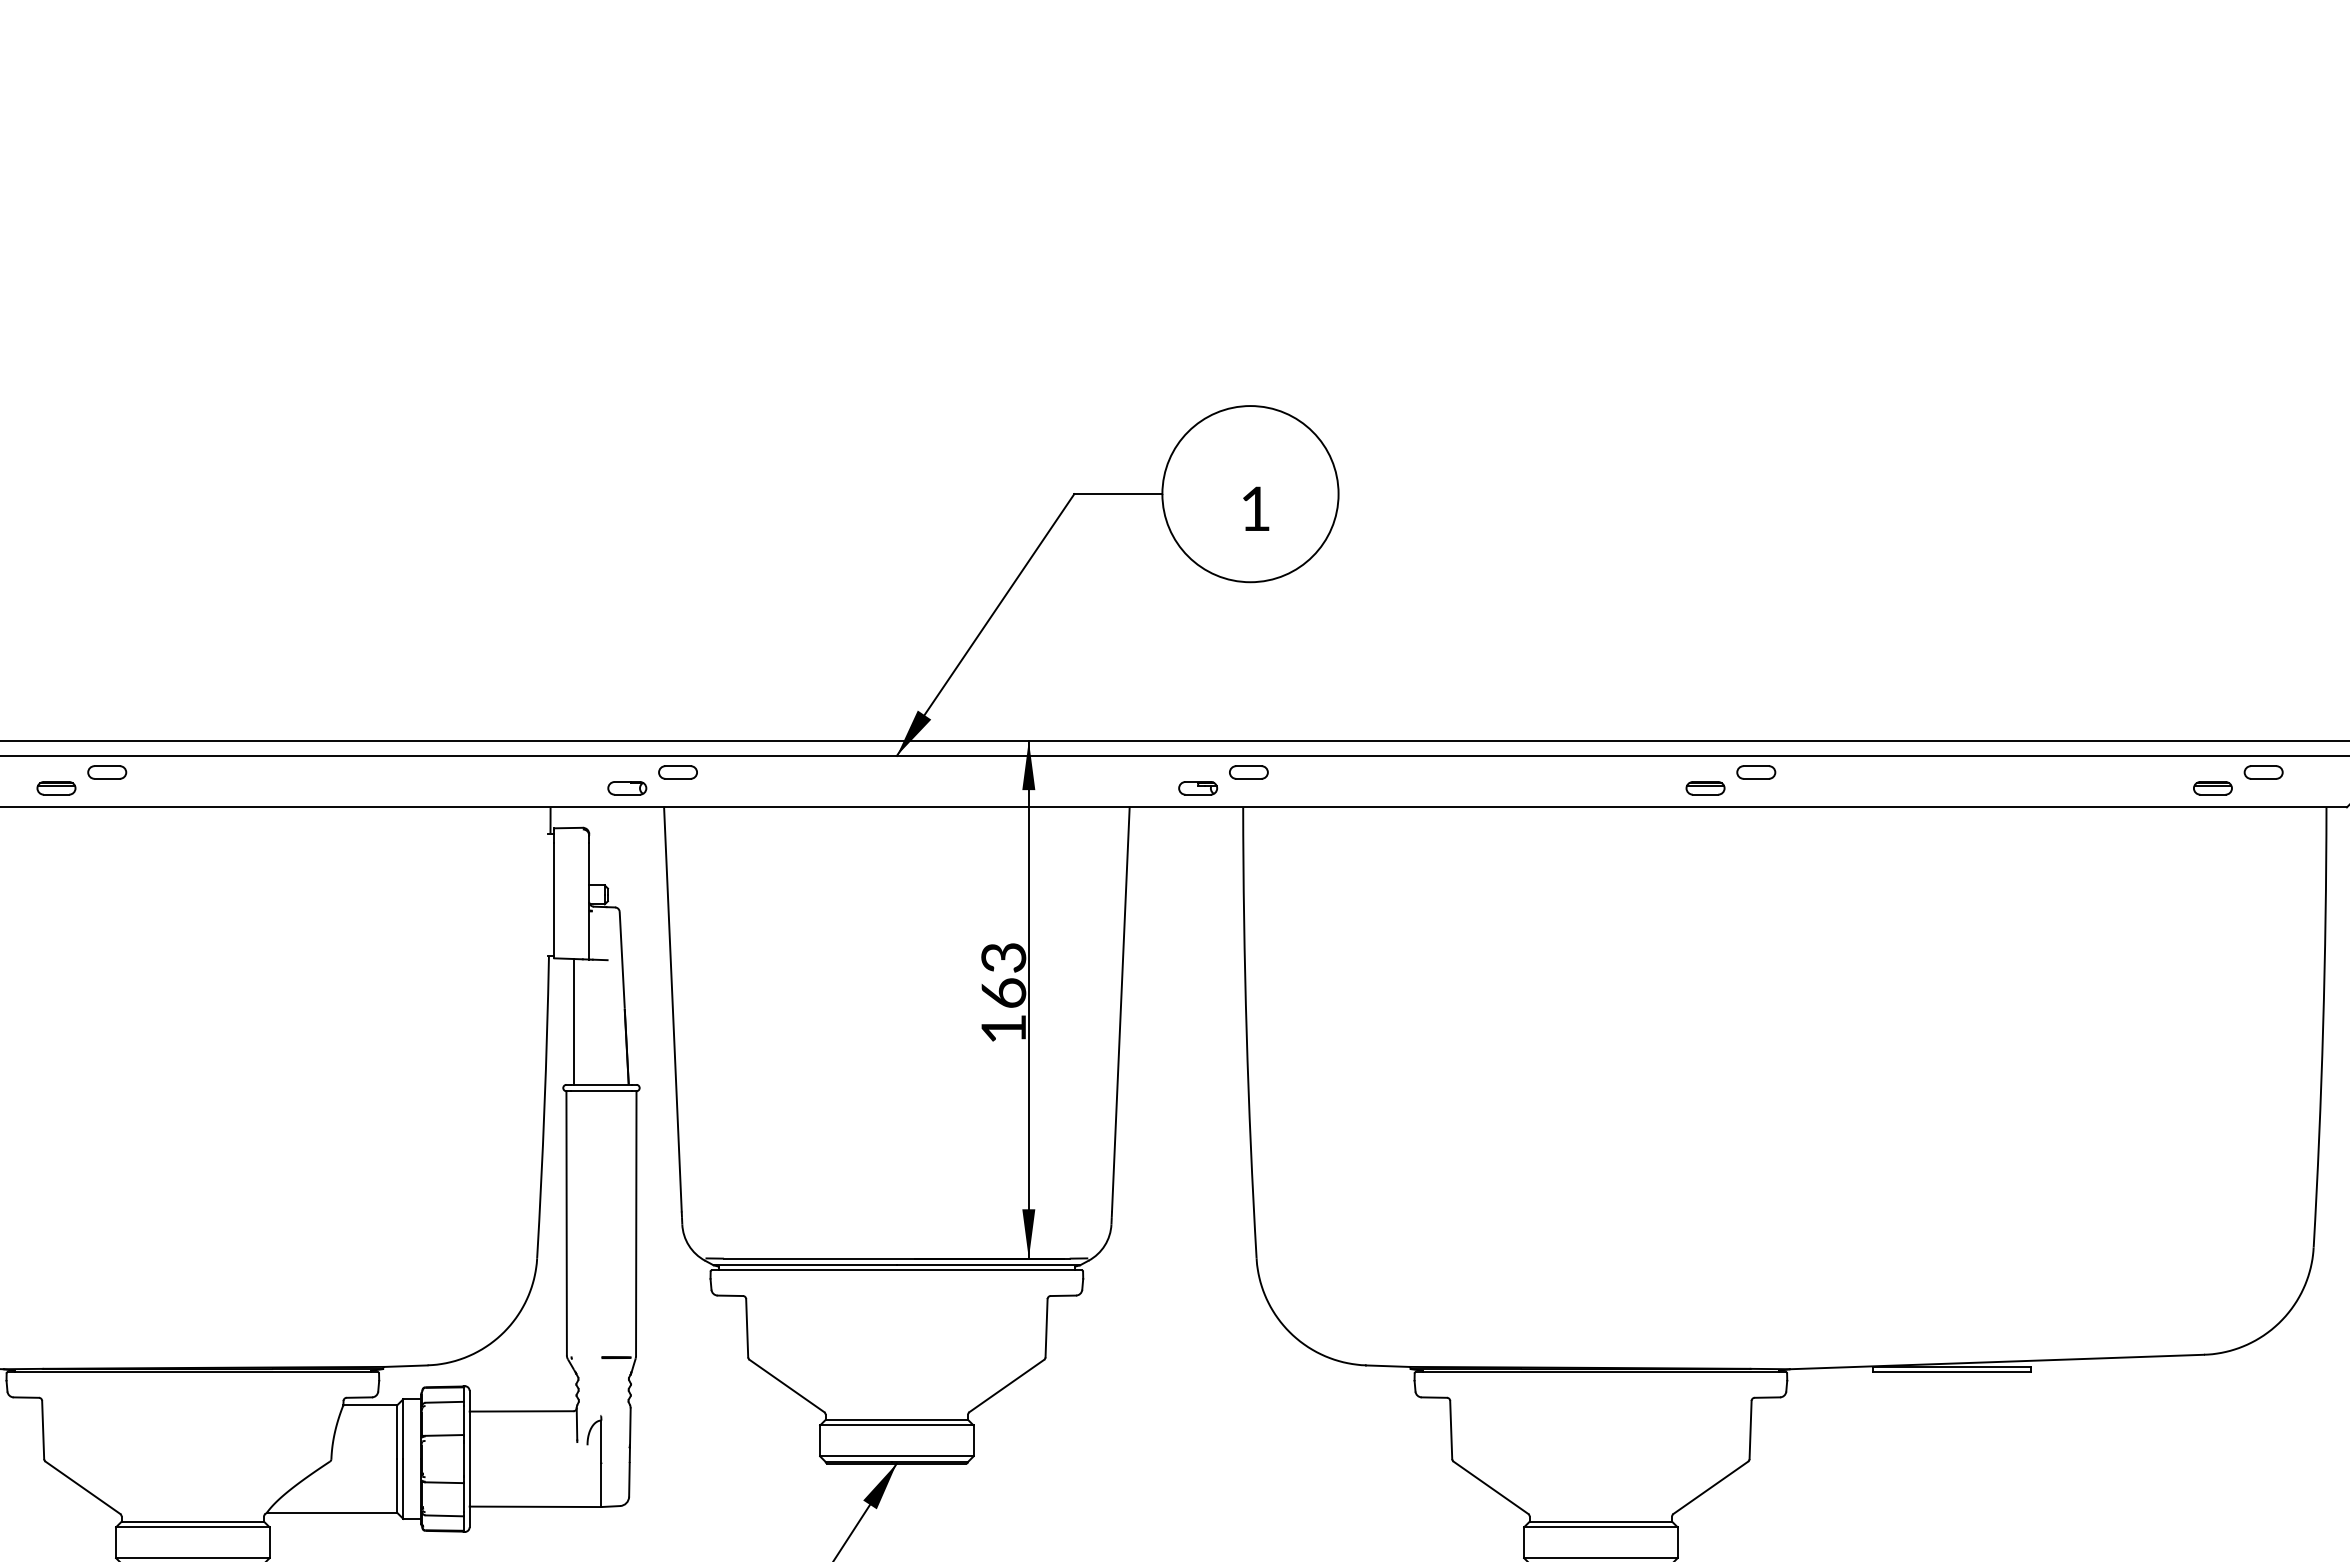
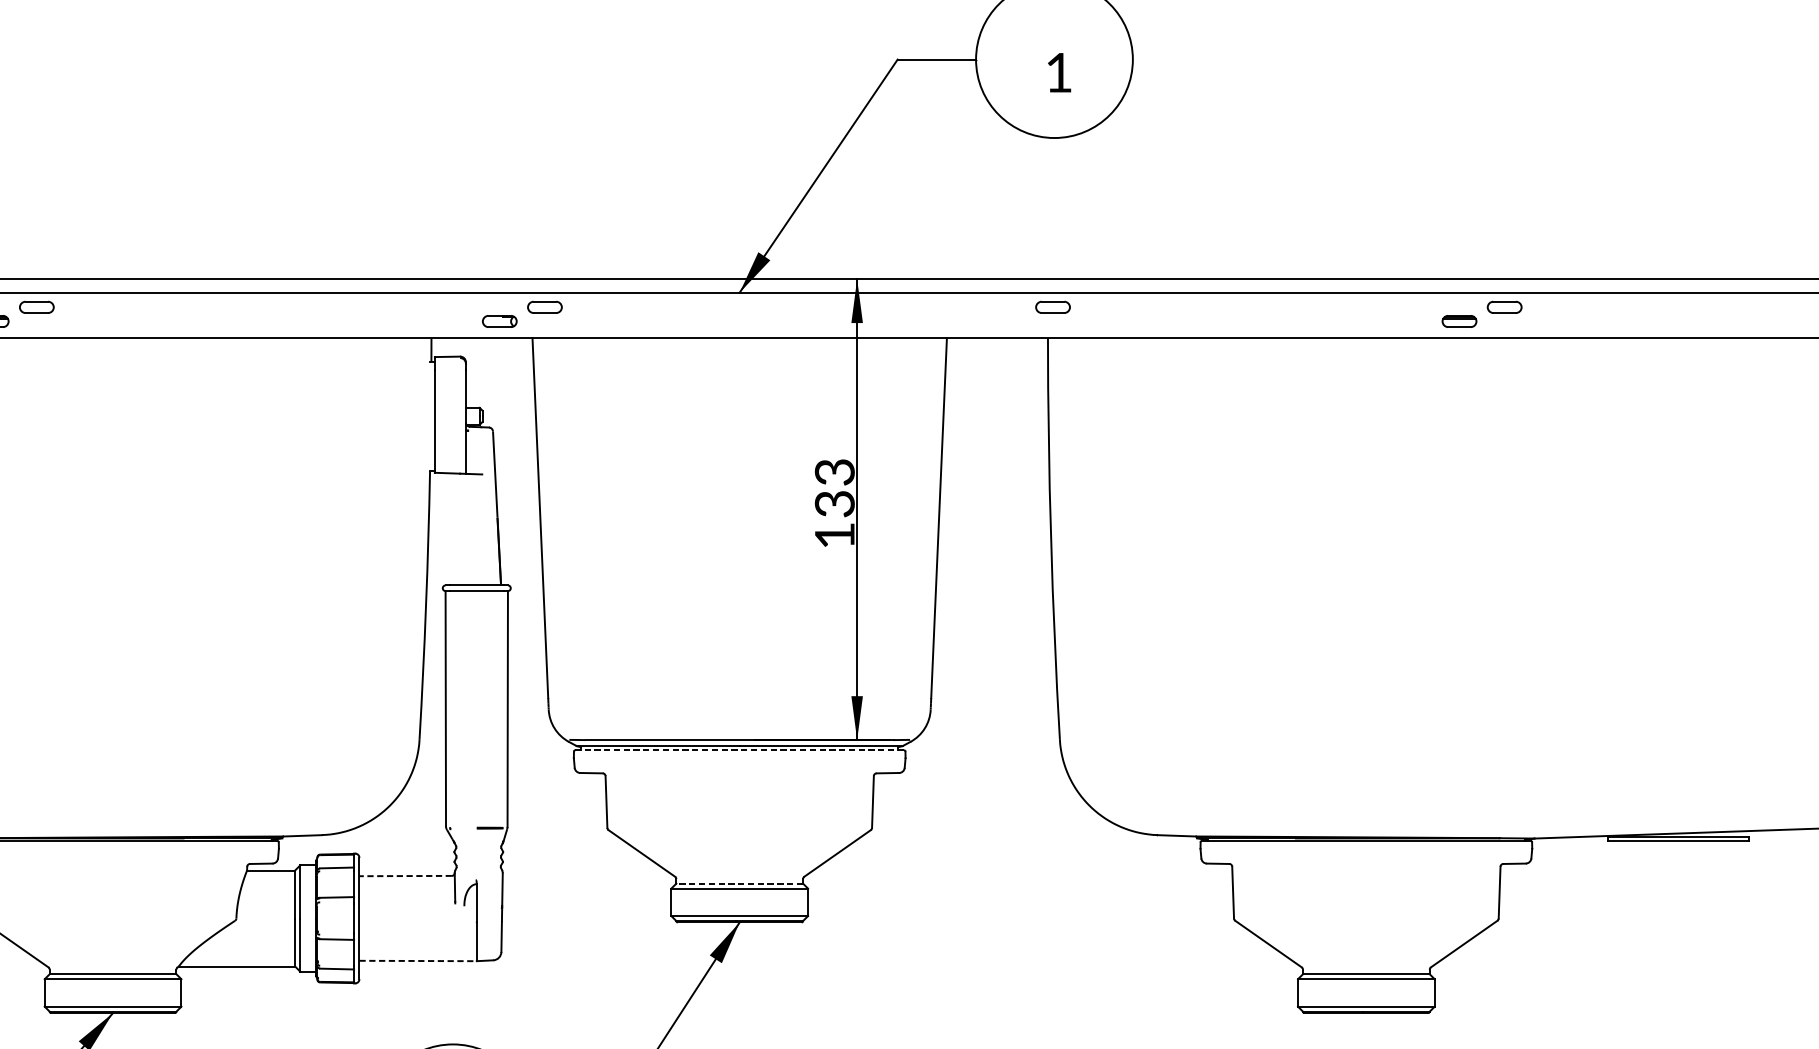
part: (1198, 788) -> (1008, 321), removed
text: (1003, 993) -> (834, 504), 163 -> 133
line: (573, 1021) -> (451, 529), removed
line: (896, 1270) -> (739, 750), solid -> dashed
line: (521, 1411) -> (405, 876), solid -> dashed
line: (896, 1419) -> (739, 883), solid -> dashed
line: (535, 1506) -> (418, 960), solid -> dashed

